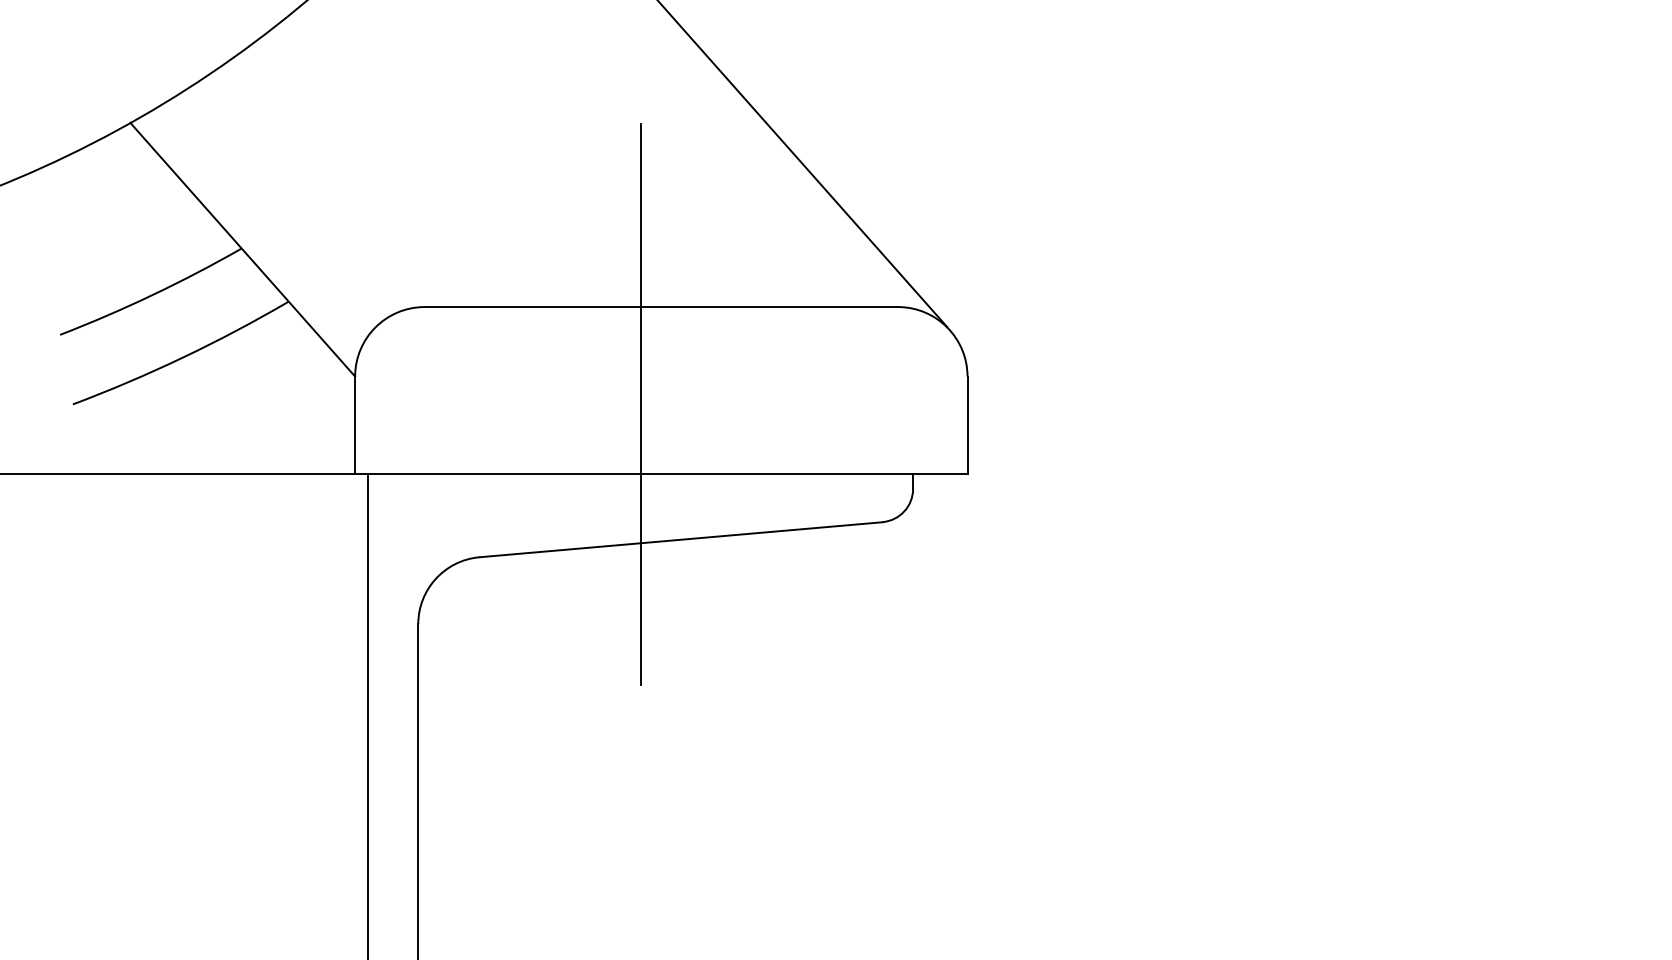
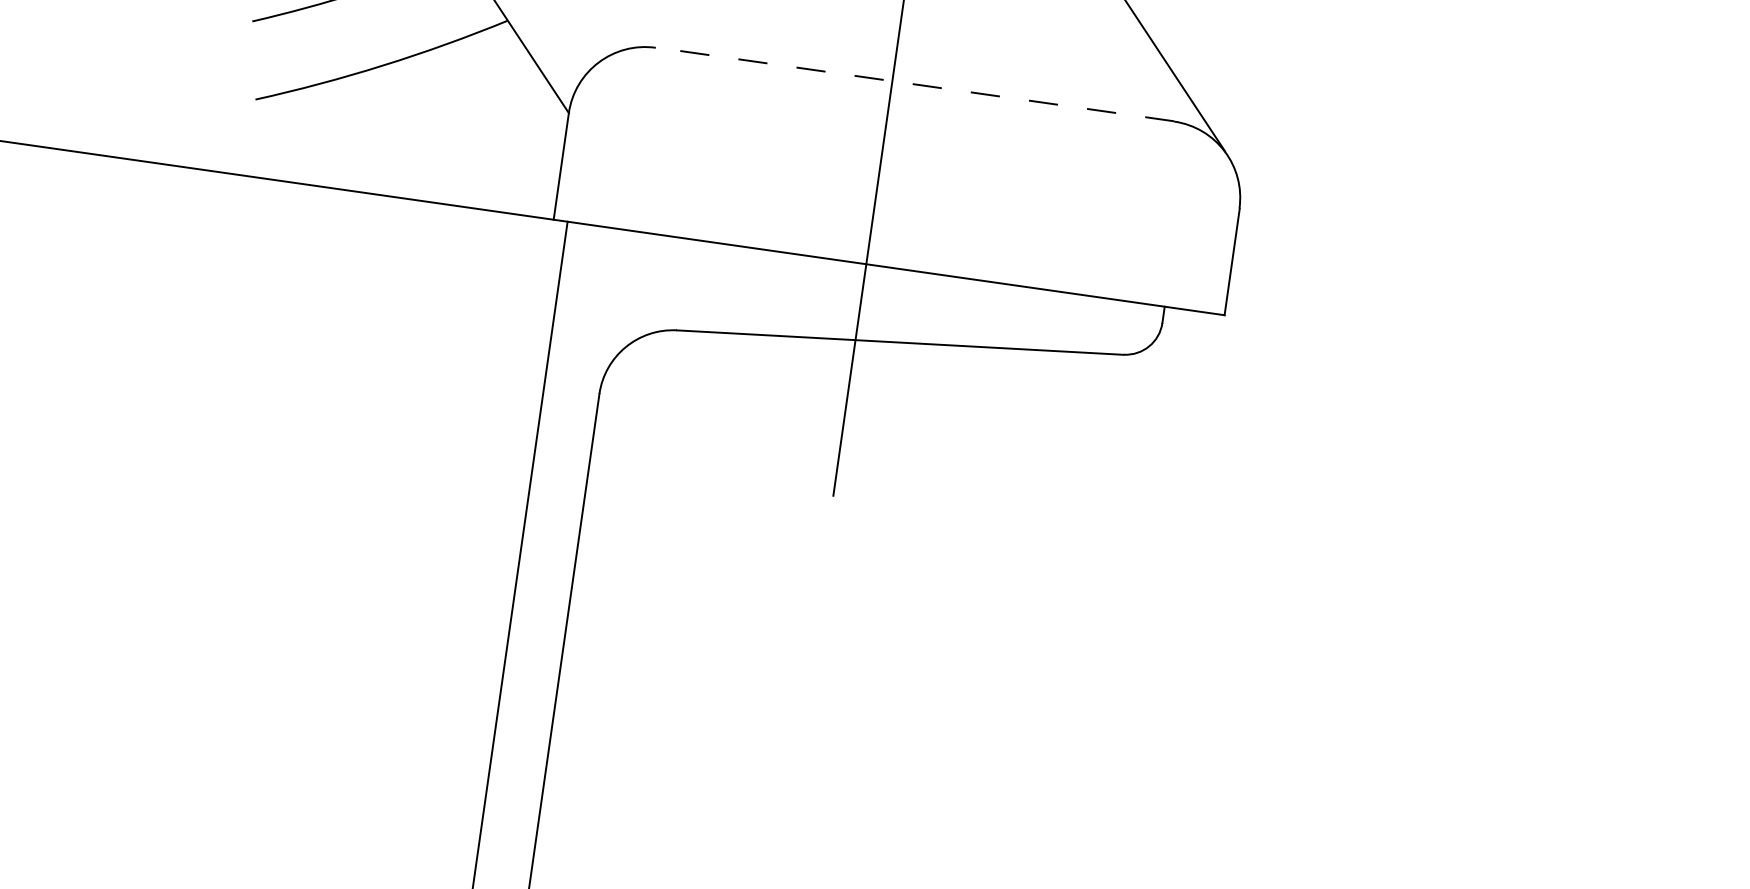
line: (661, 306) -> (915, 84), solid -> dashed

